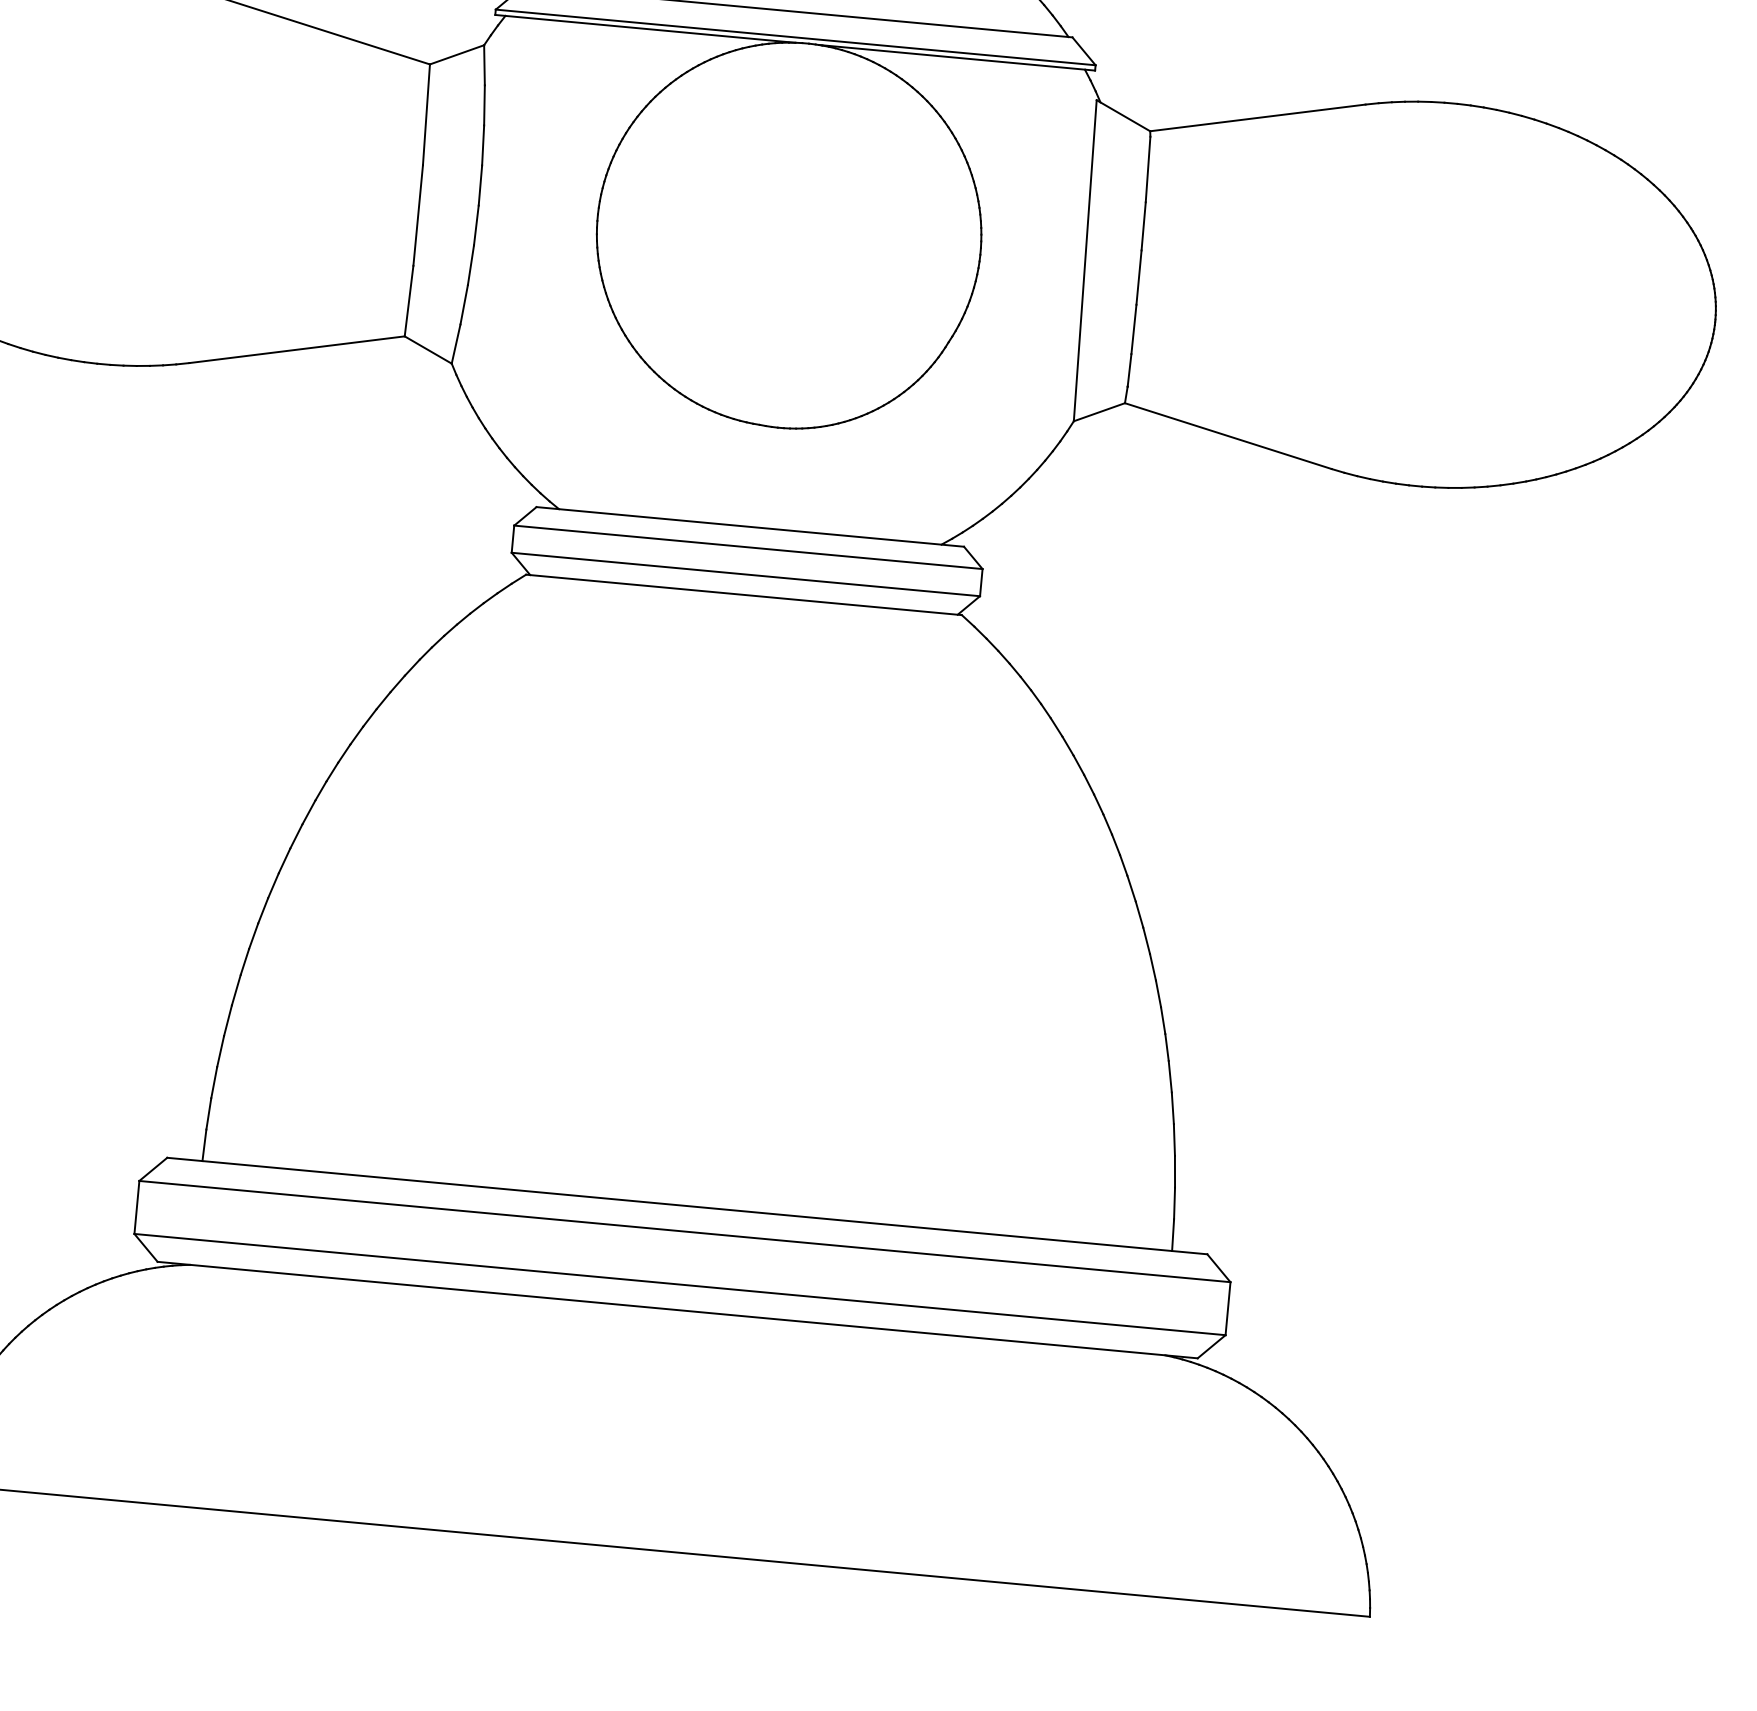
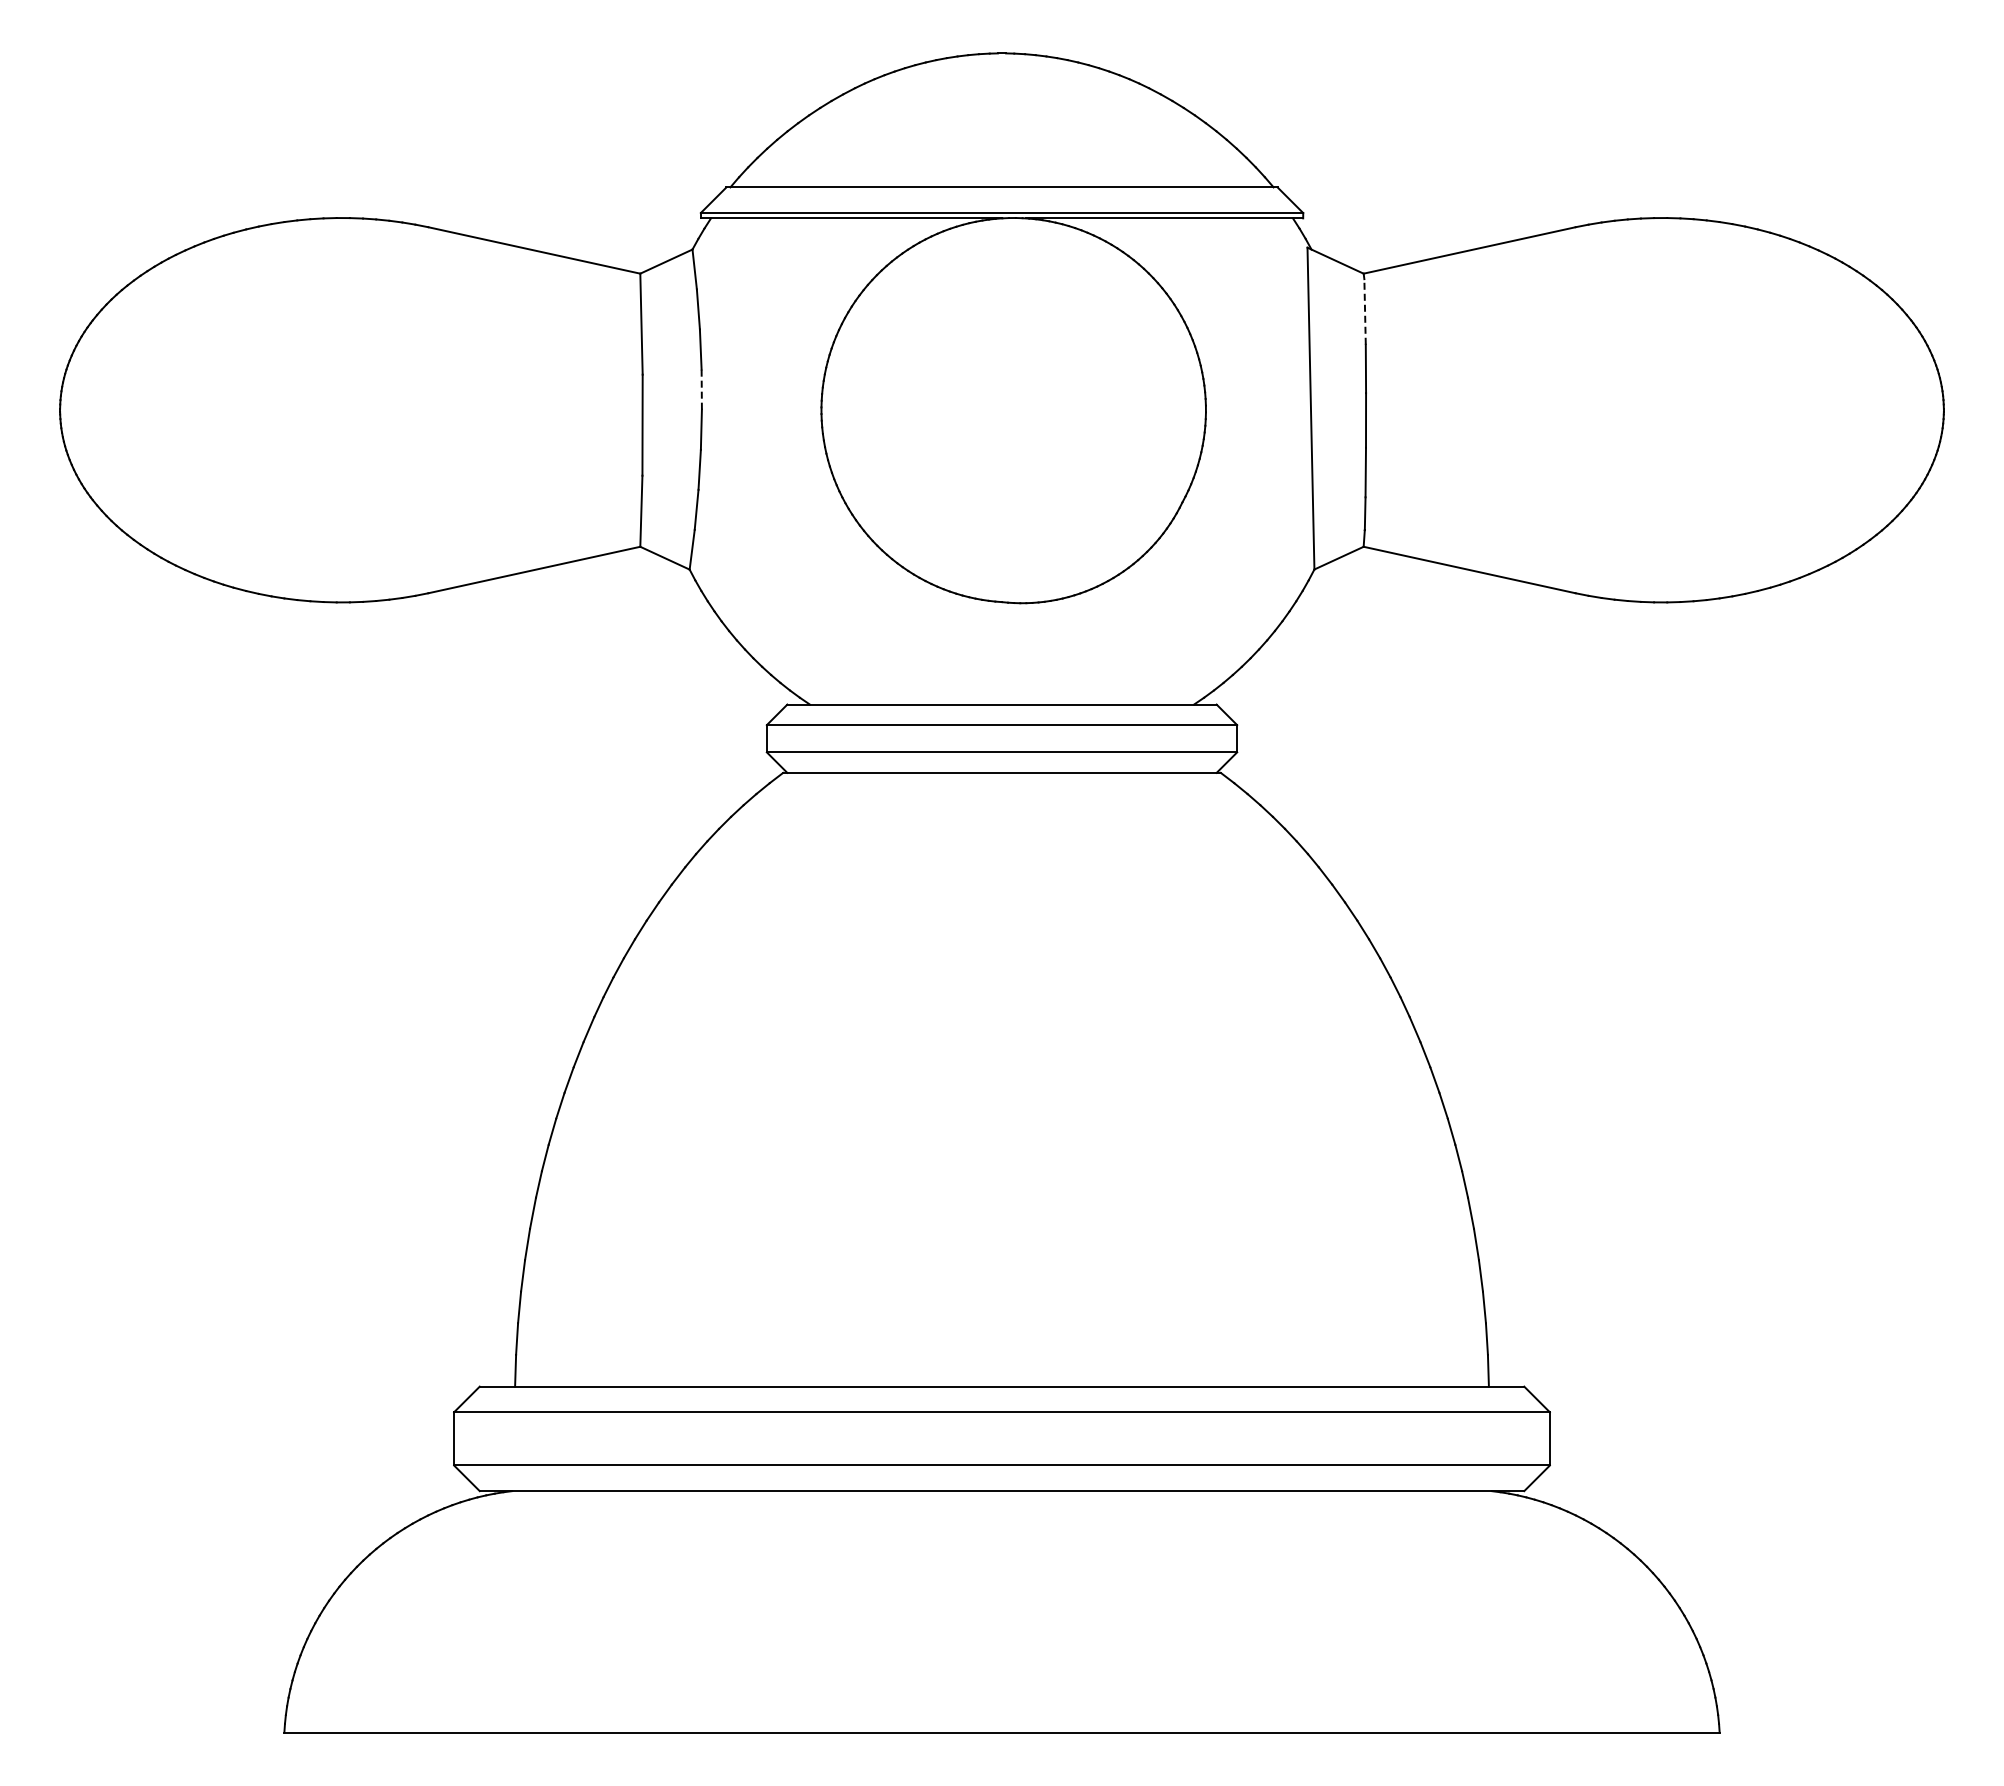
line: (1148, 169) -> (1365, 311), solid -> dashed
line: (480, 185) -> (701, 389), solid -> dashed

